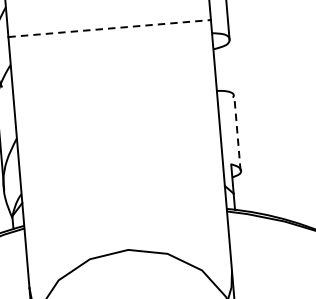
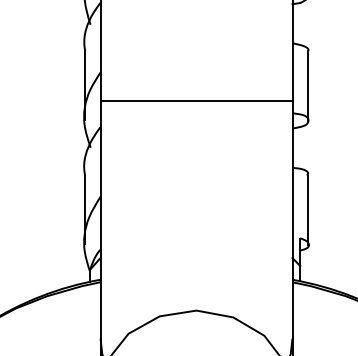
line: (109, 28) -> (196, 100), dashed -> solid
line: (237, 134) -> (308, 210), dashed -> solid

